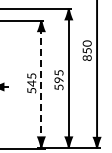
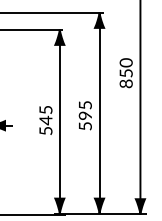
line: (41, 84) -> (60, 122), dashed -> solid

